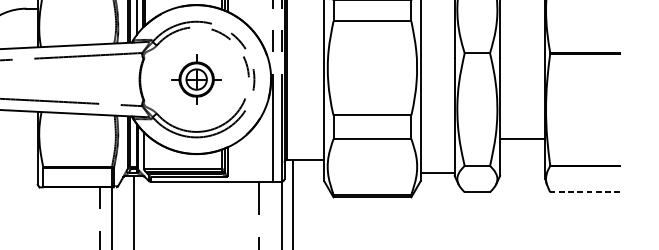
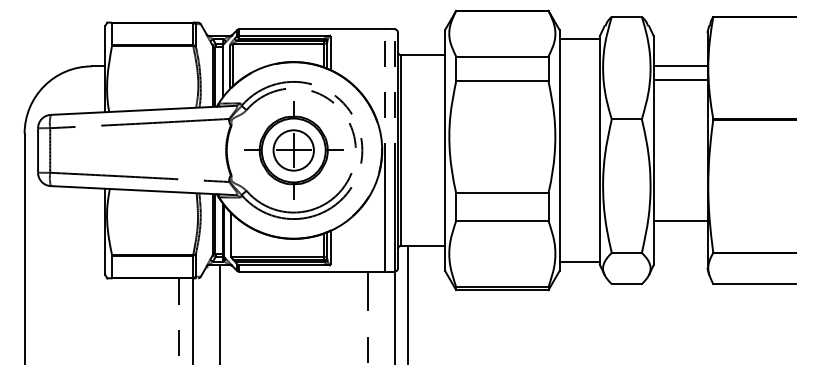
line: (522, 8) -> (680, 66), added
line: (522, 19) -> (680, 79), added
part: (196, 79) -> (293, 150), size x1.67
line: (585, 192) -> (754, 284), dashed -> solid

